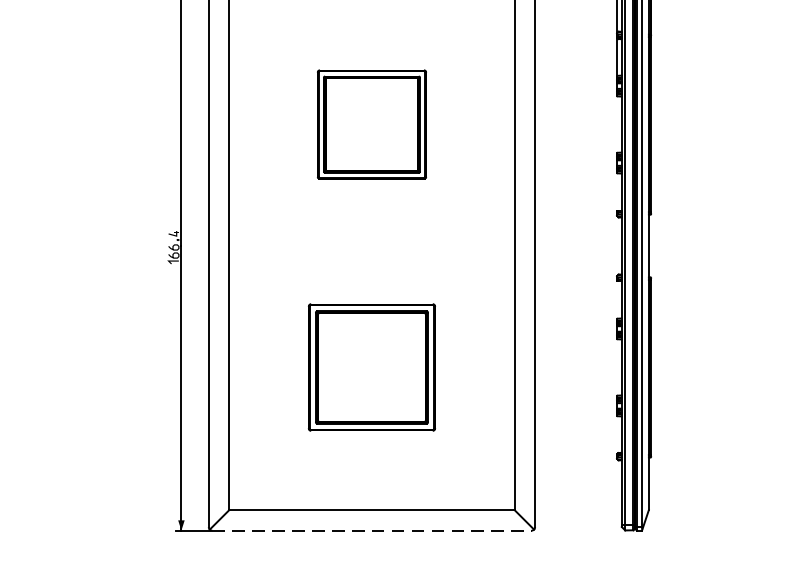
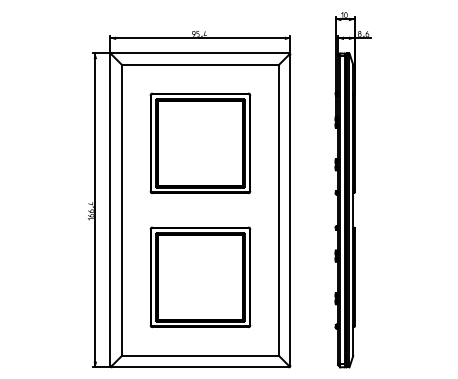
part: (372, 124) -> (200, 143), size x1.67
part: (372, 367) -> (200, 277), size x1.43
line: (372, 530) -> (200, 367), dashed -> solid

